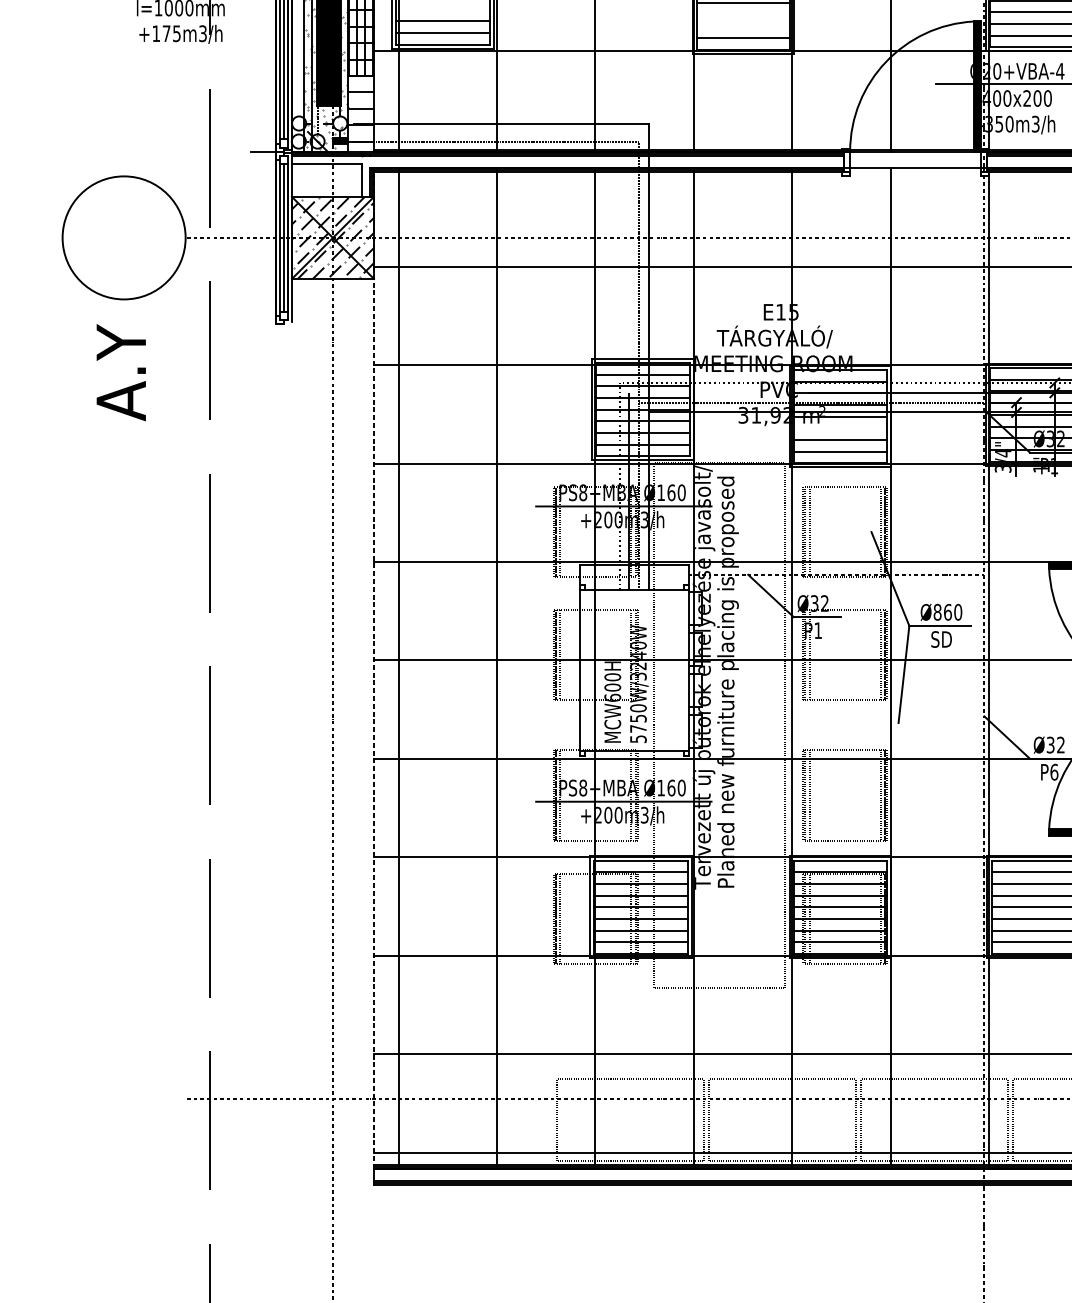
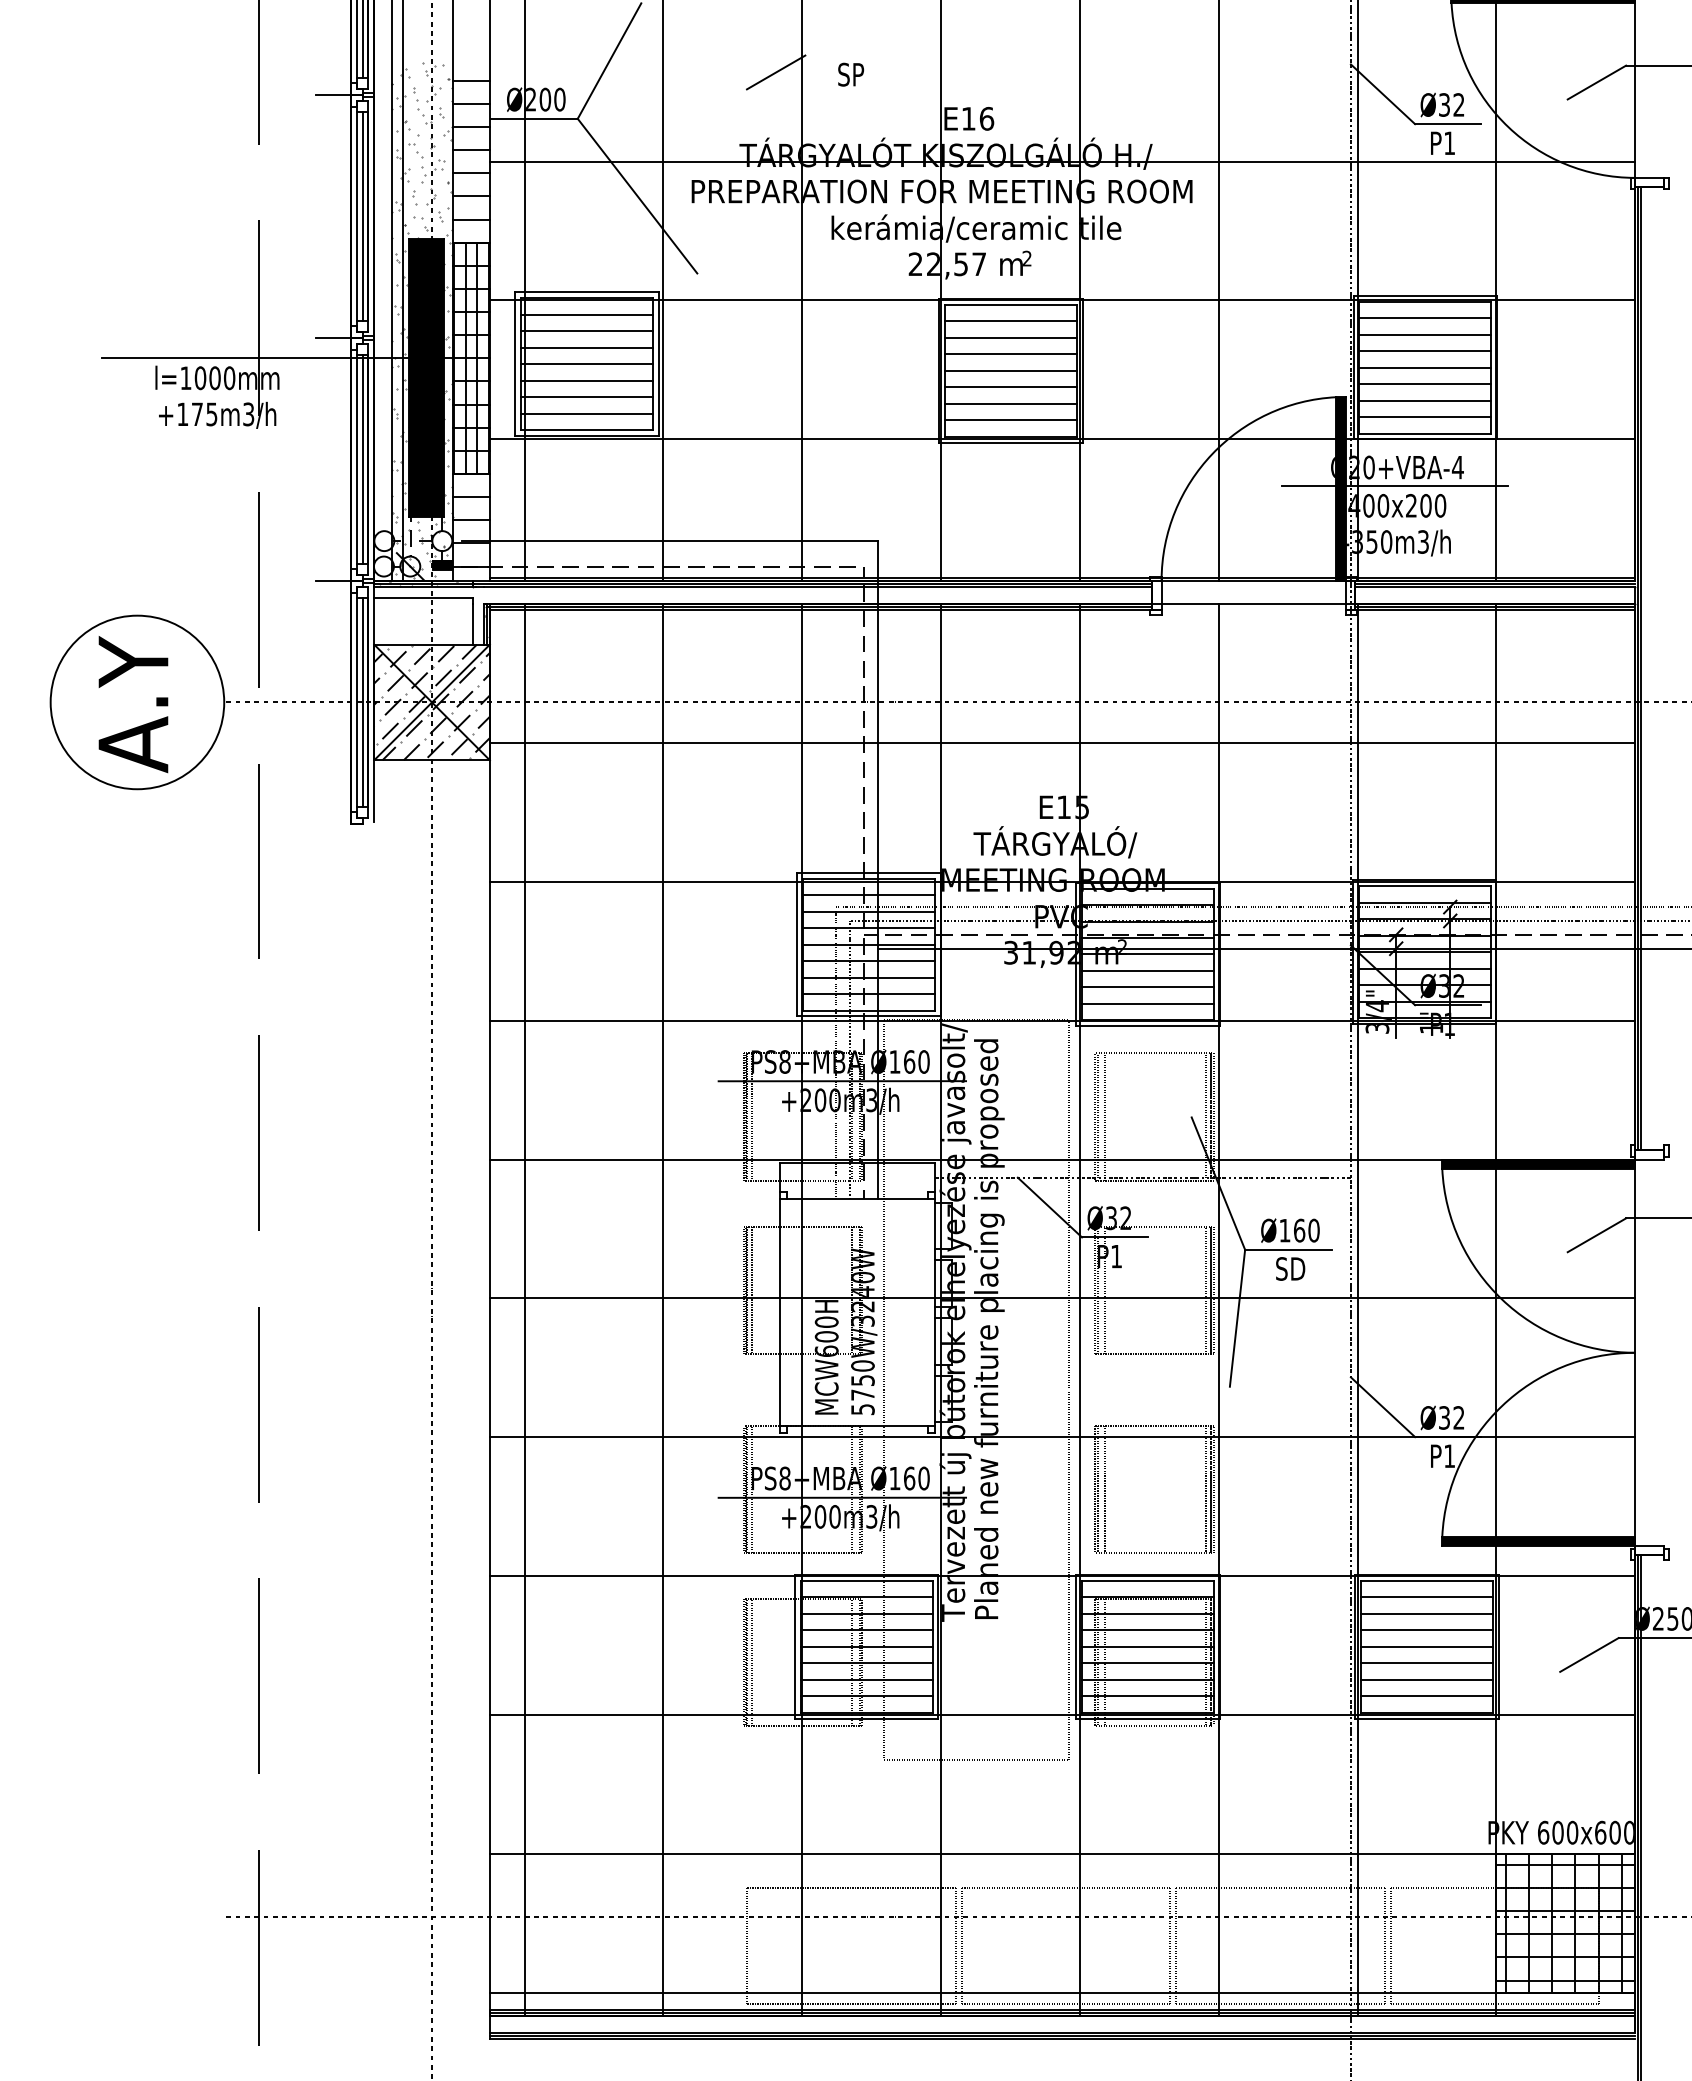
line: (442, 9) -> (586, 380), added
line: (743, 14) -> (1011, 387), added
line: (743, 25) -> (1011, 403), added
text: (121, 372) -> (133, 704), moved
line: (840, 428) -> (1148, 971), added
text: (937, 612) -> (1284, 1230), Ø860 -> Ø160
line: (373, 668) -> (489, 1309), dashed -> solid
text: (1054, 772) -> (1449, 1456), P6 -> P1

